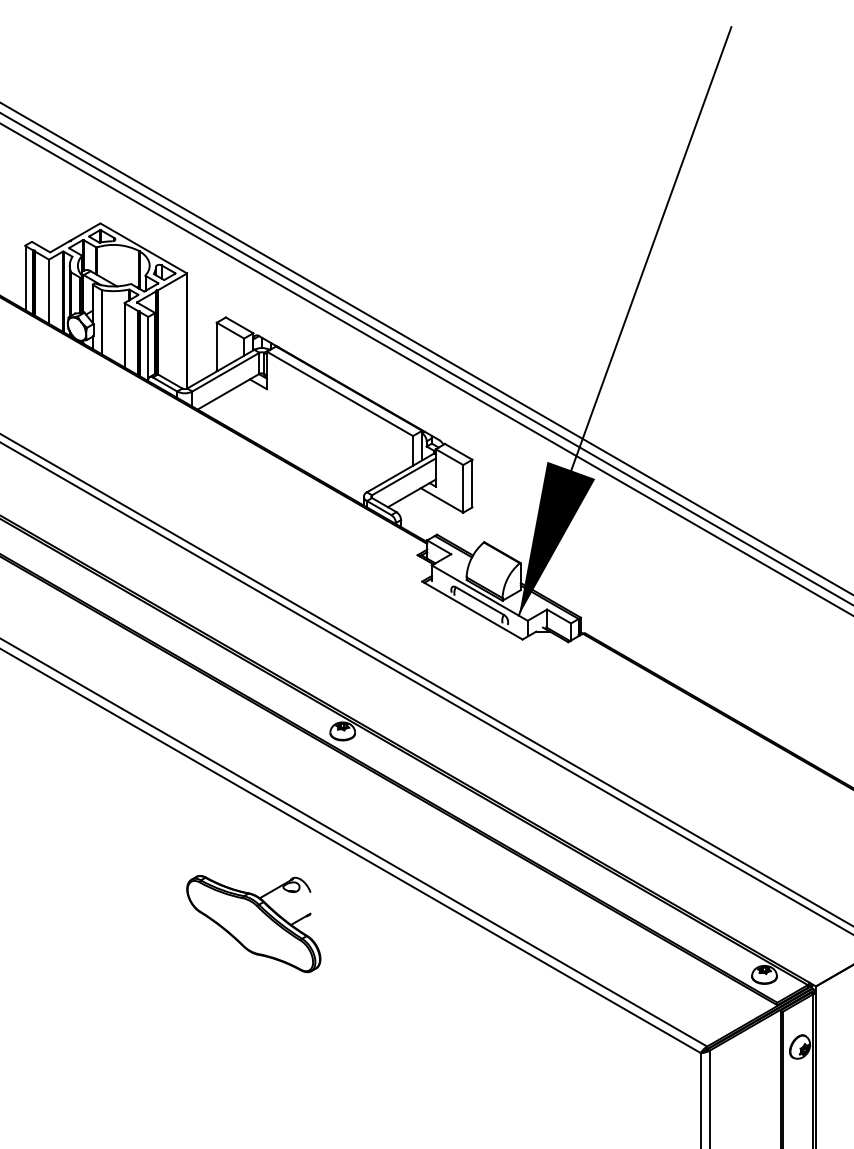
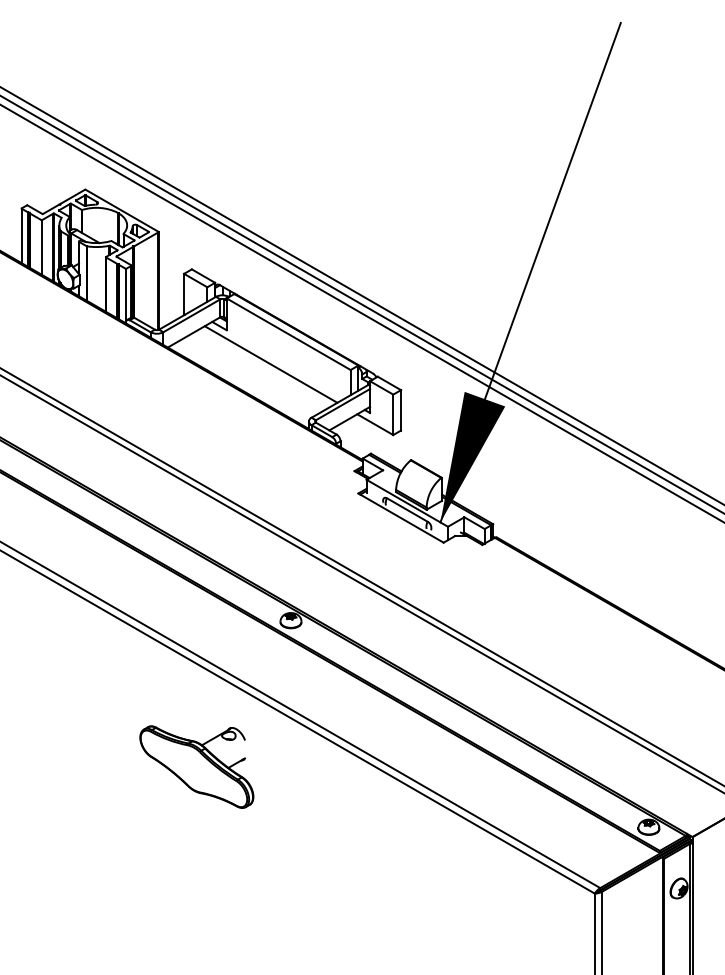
line: (319, 429) -> (271, 364), added
part: (253, 924) -> (196, 767), moved

